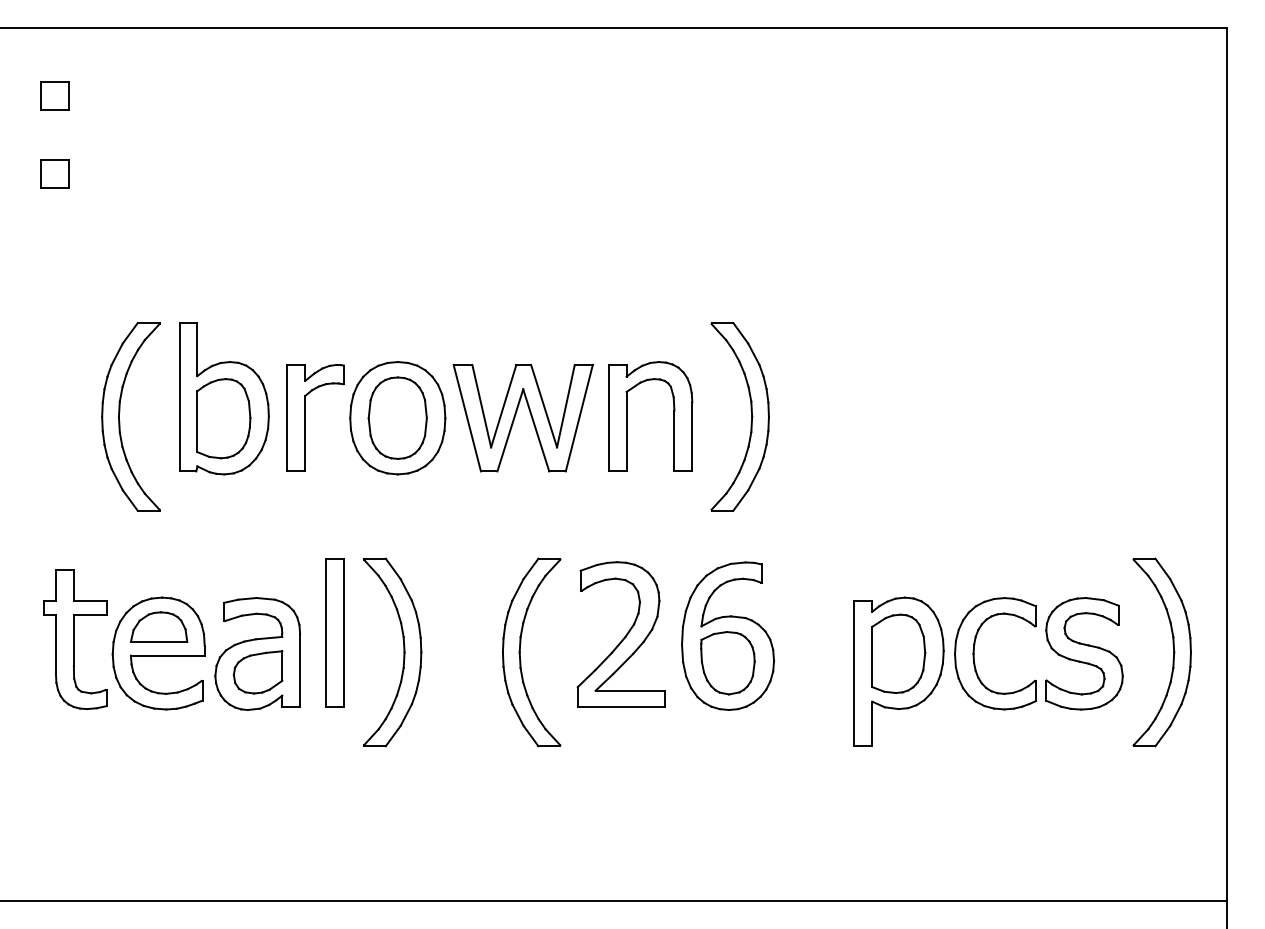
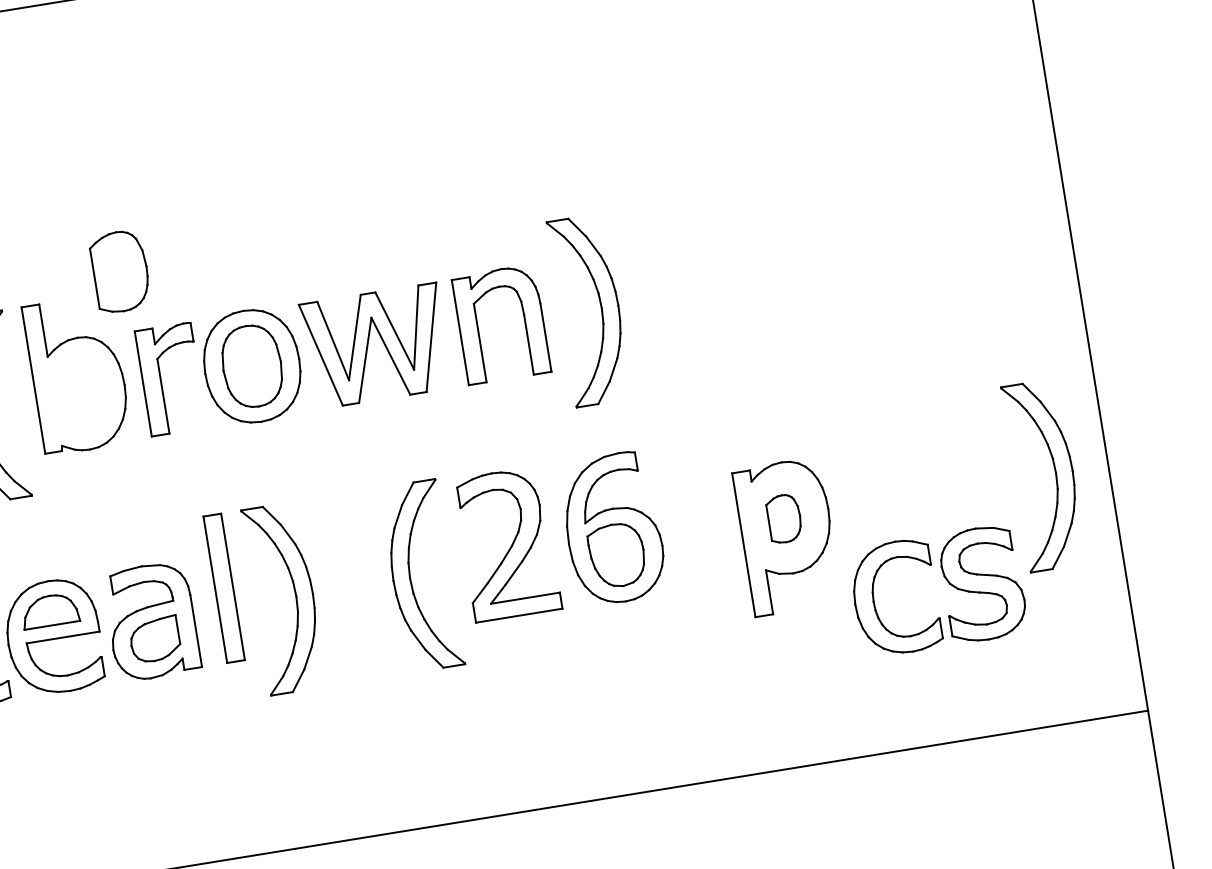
part: (223, 418) -> (120, 271), moved
part: (1050, 648) -> (948, 584), moved
part: (898, 653) -> (784, 518), size x0.6

